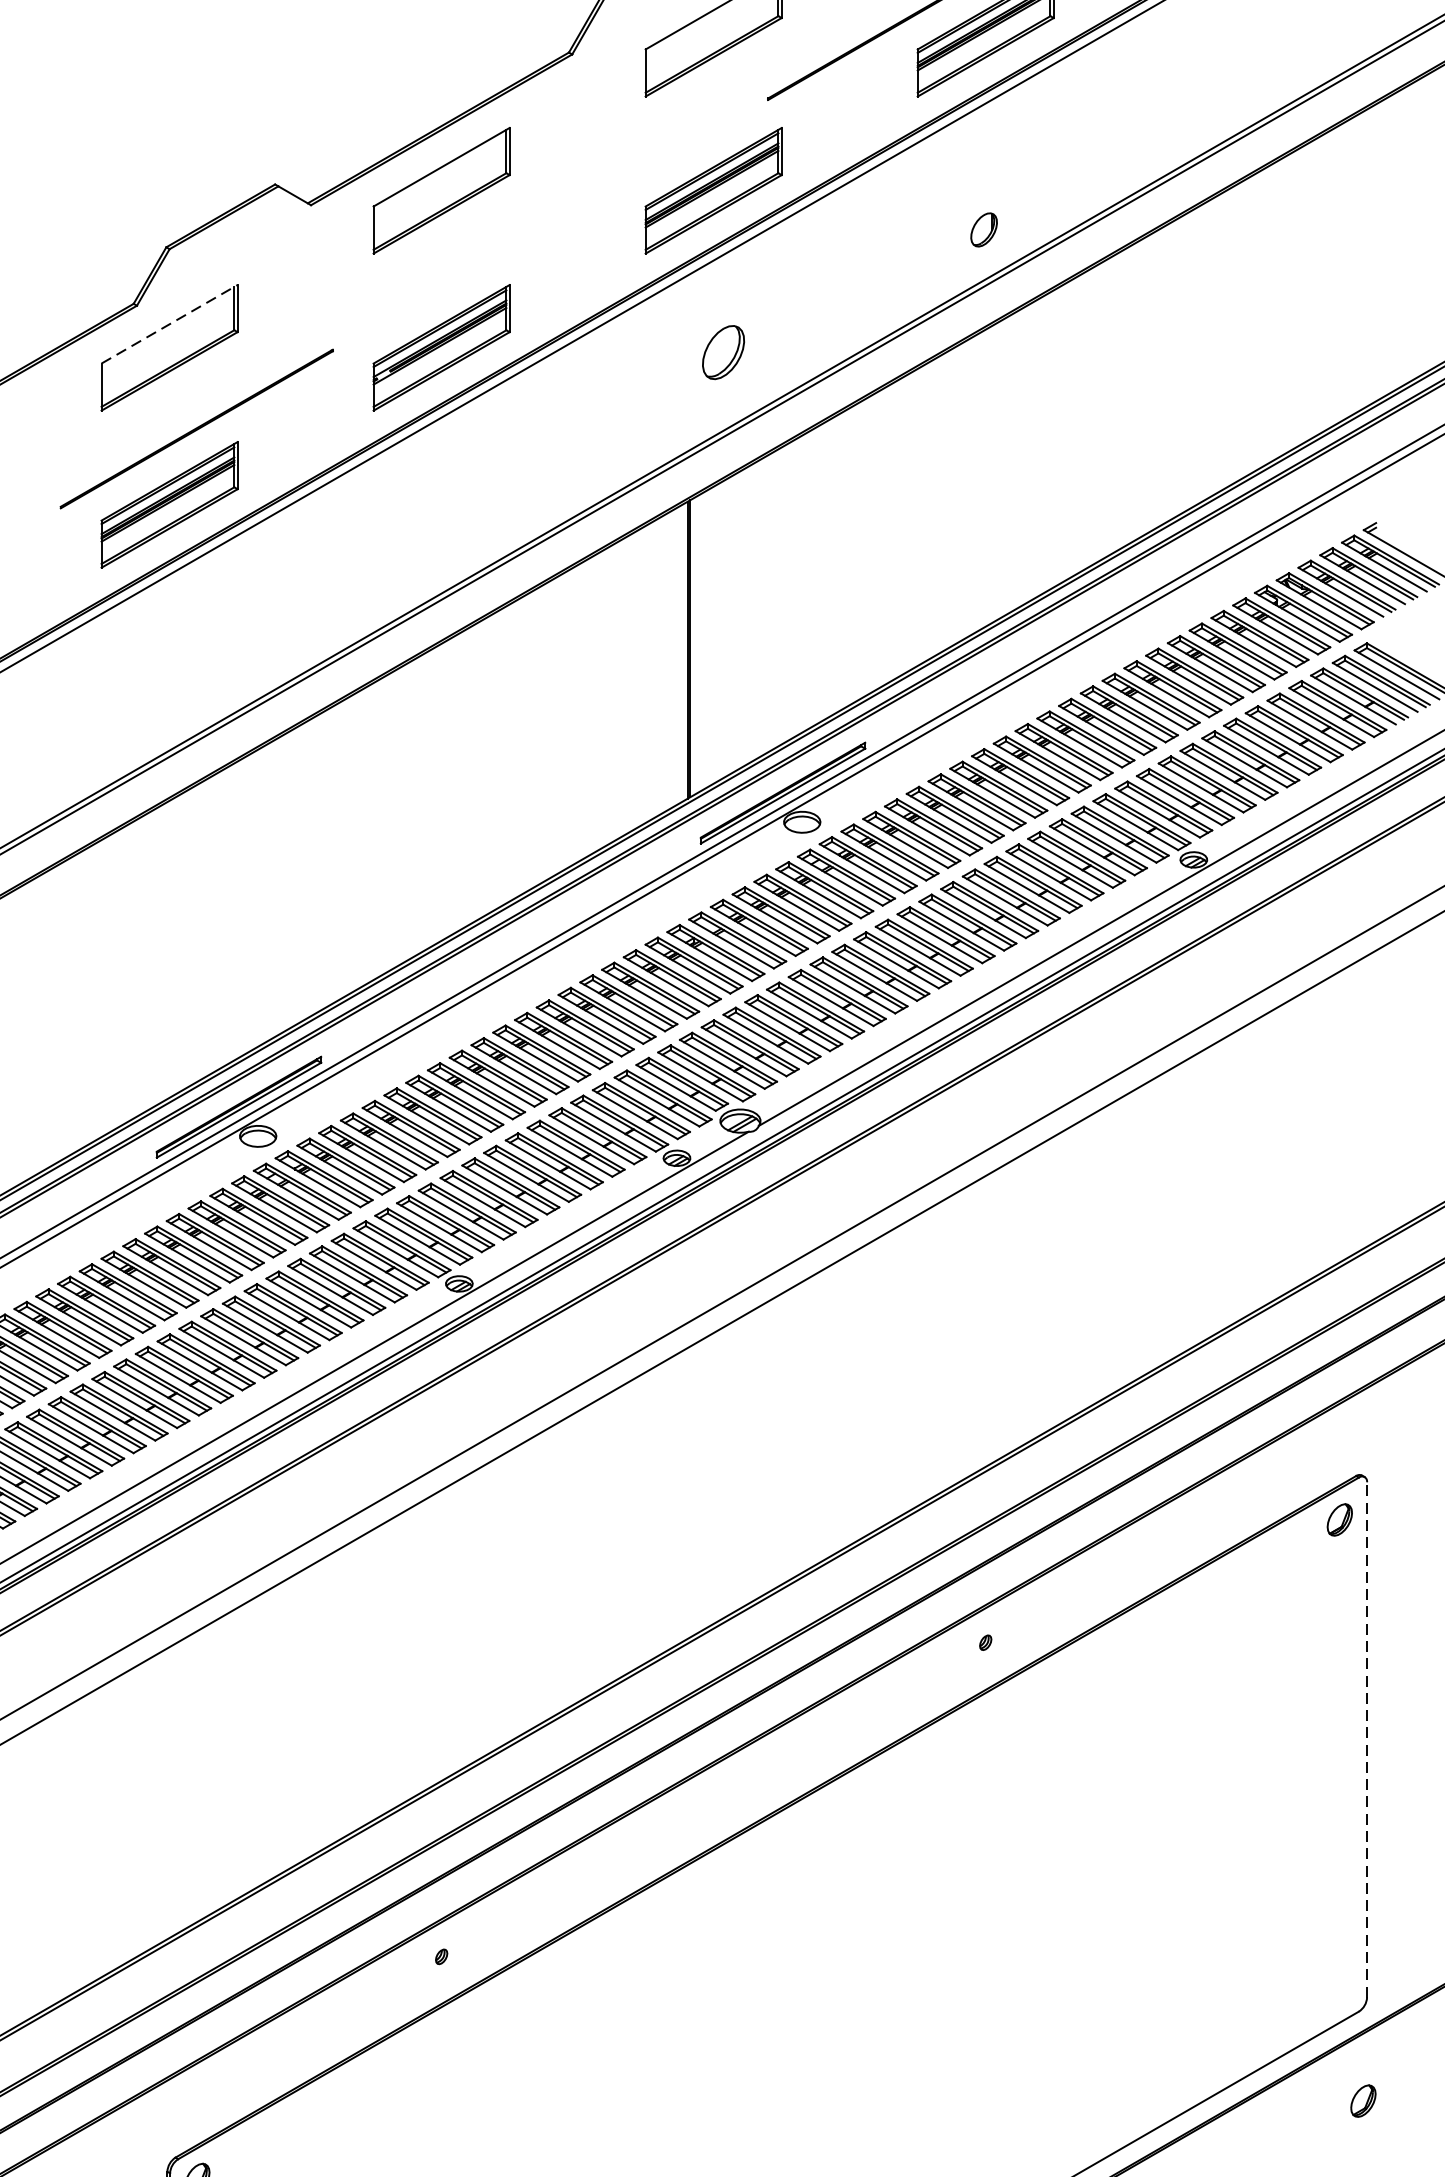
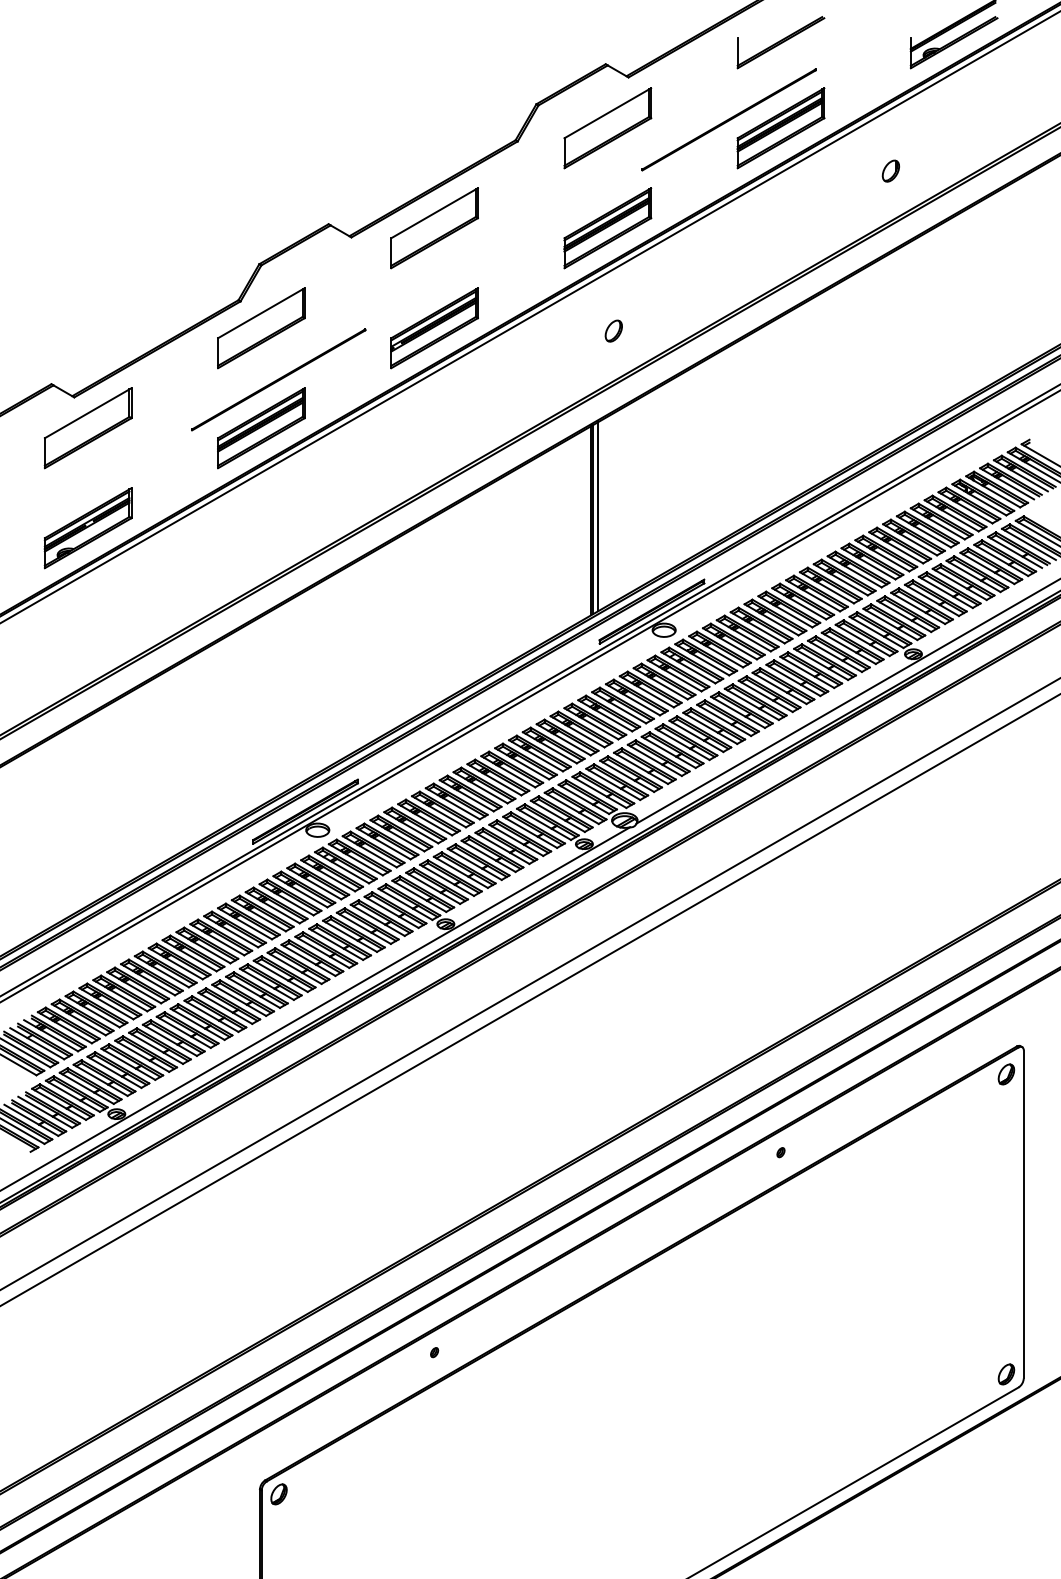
part: (983, 228) -> (890, 170), moved
line: (169, 324) -> (261, 313), dashed -> solid
part: (722, 351) -> (613, 330), size x0.62
line: (699, 643) -> (598, 516), added
line: (1366, 1739) -> (1023, 1214), dashed -> solid
part: (1363, 2101) -> (1006, 1374), moved

